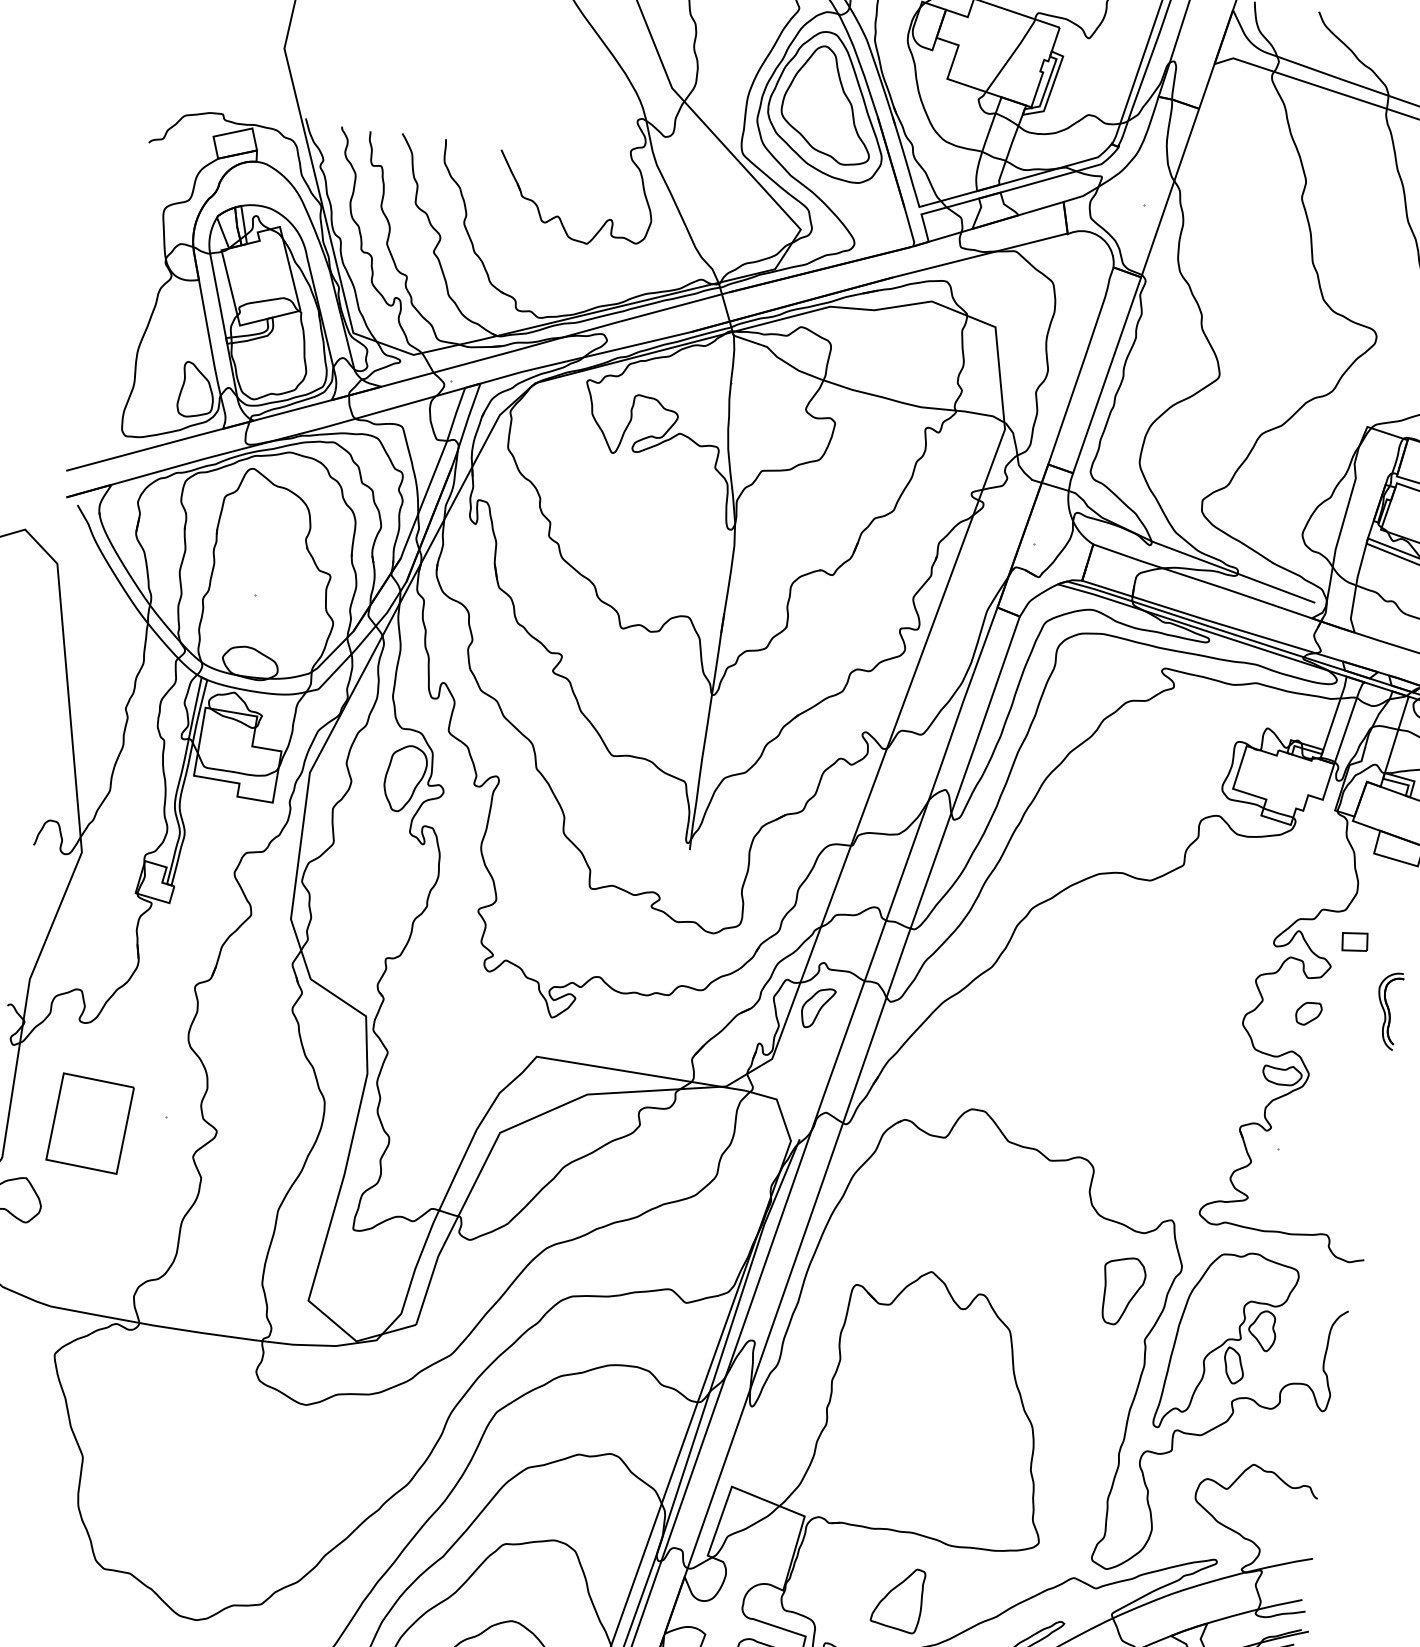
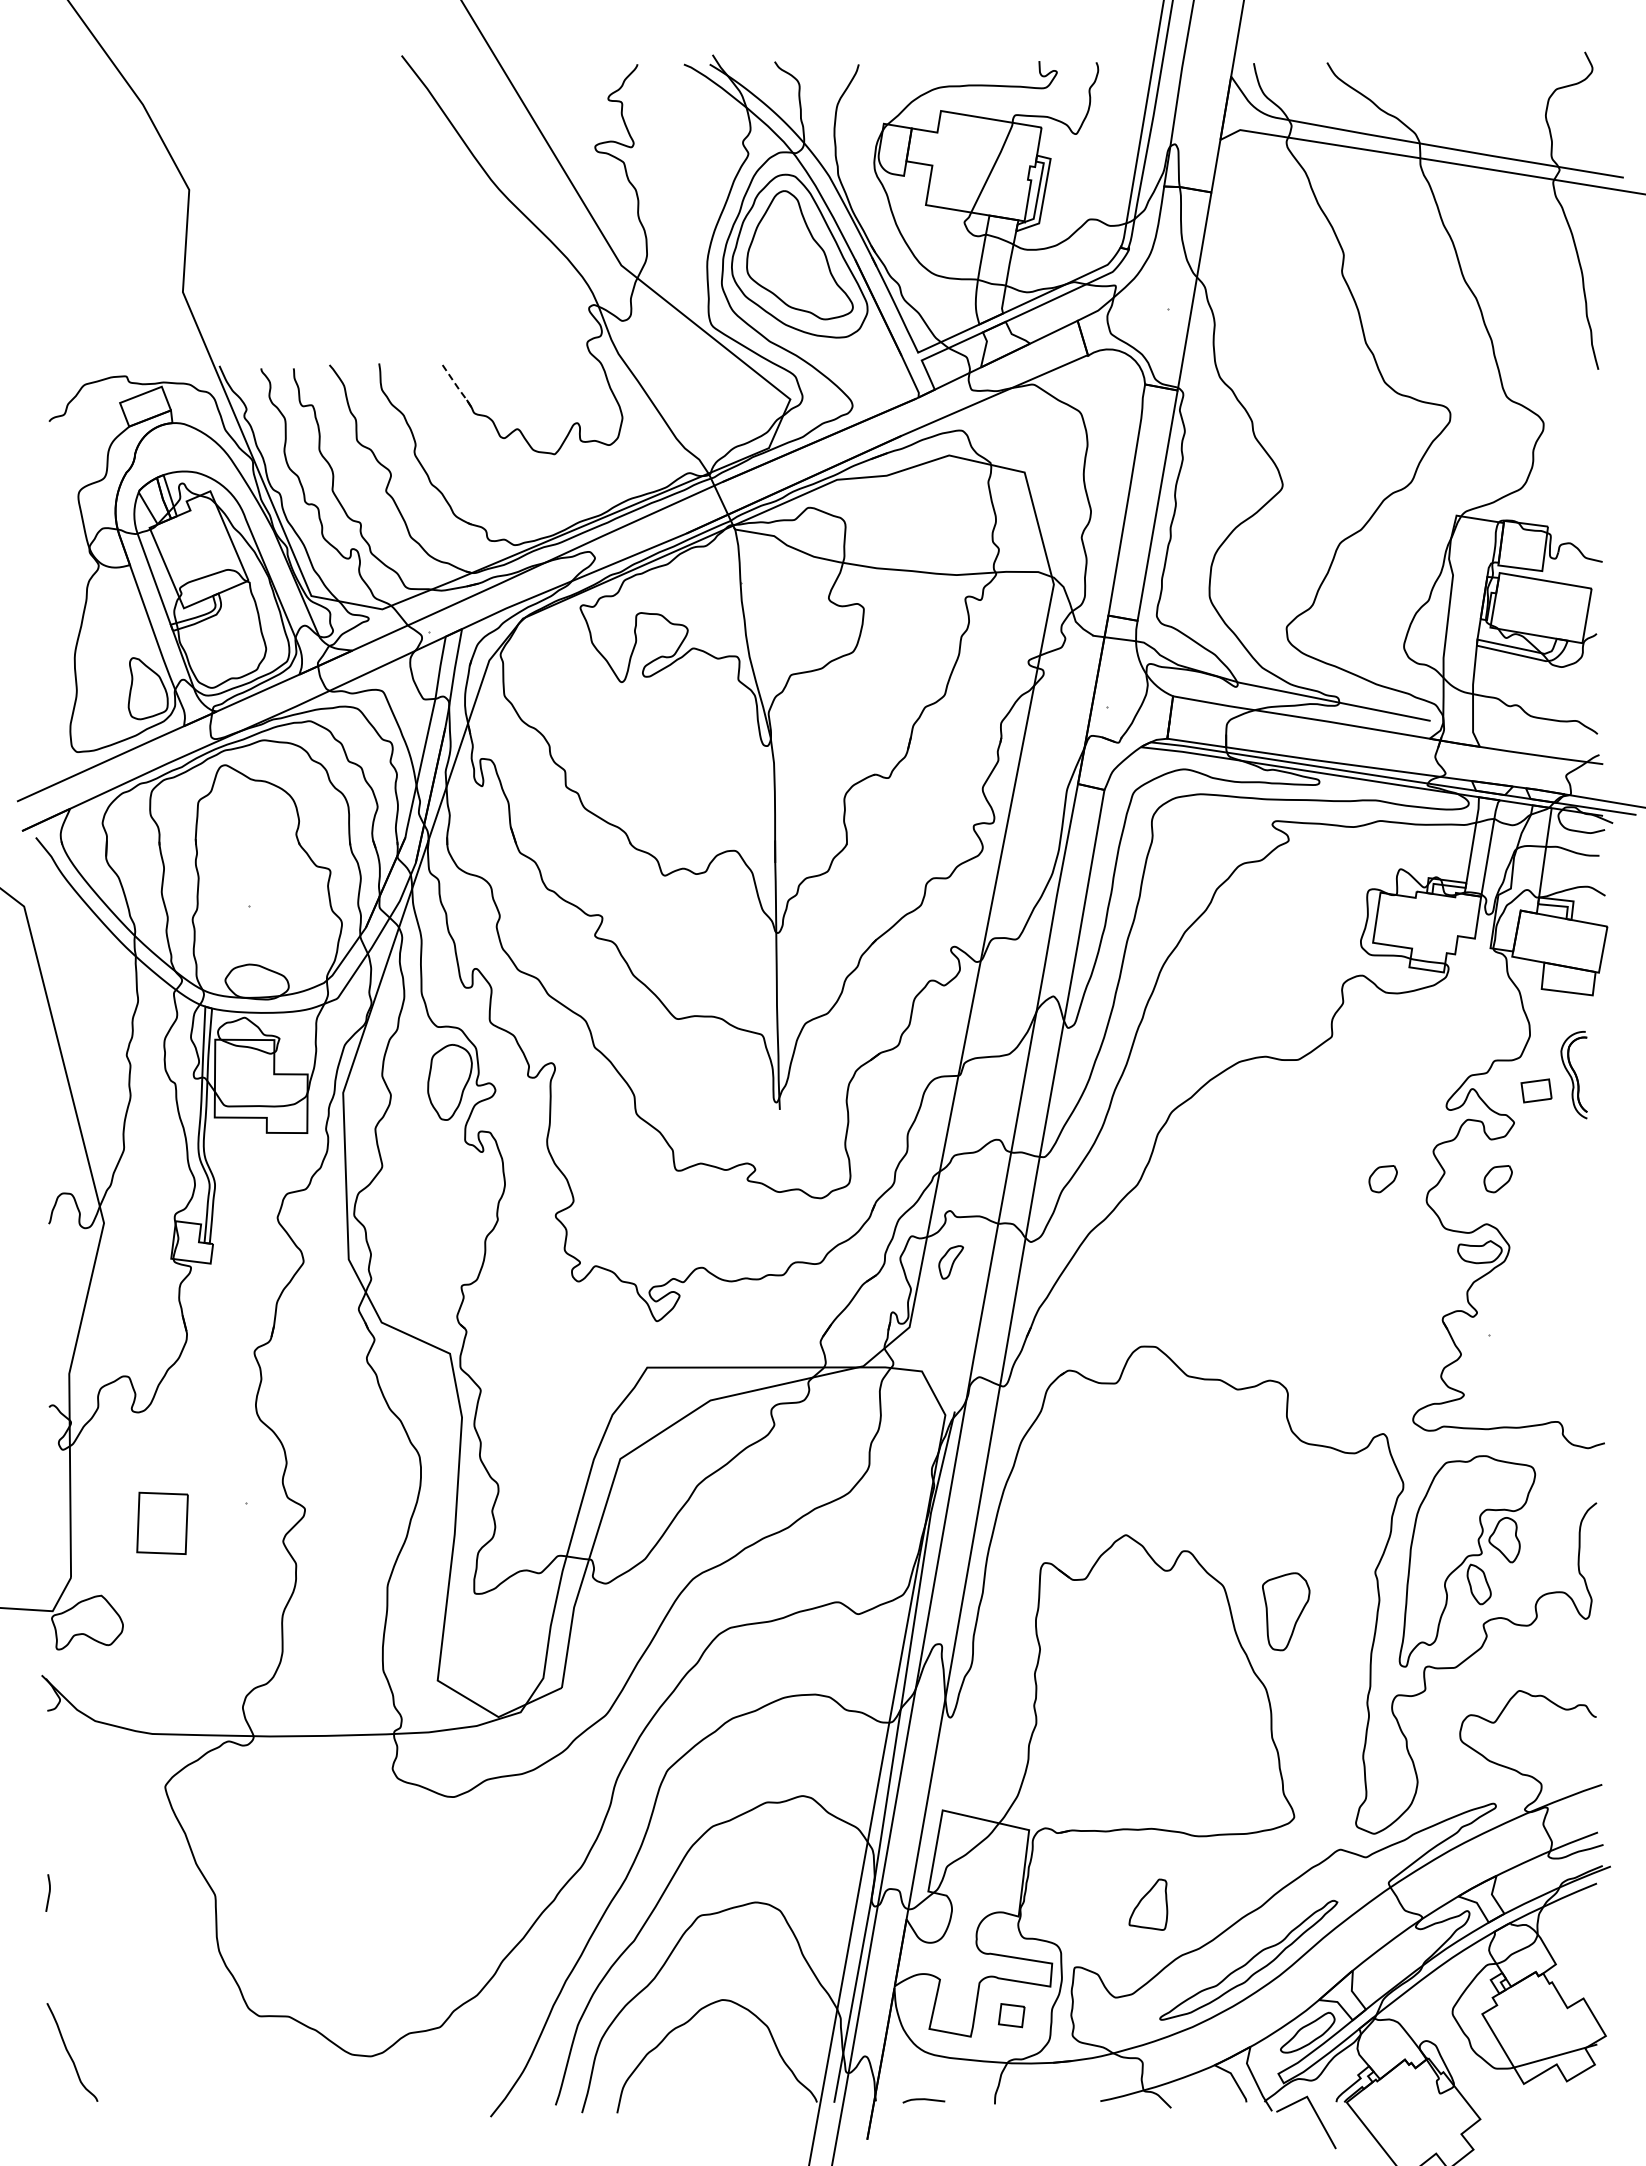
line: (511, 171) -> (457, 387), solid -> dashed
part: (1207, 997) -> (1382, 1179), added
part: (818, 1008) -> (951, 1262), size x0.7
part: (1386, 1010) -> (1573, 1075), moved
part: (90, 1123) -> (162, 1523), size x0.6
part: (1122, 1290) -> (1286, 1611), moved
part: (898, 1598) -> (1148, 1904), size x0.7

